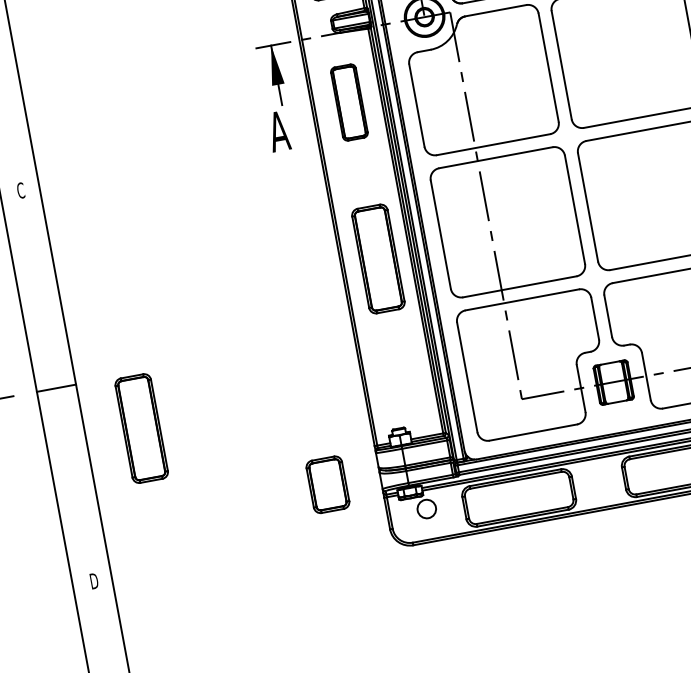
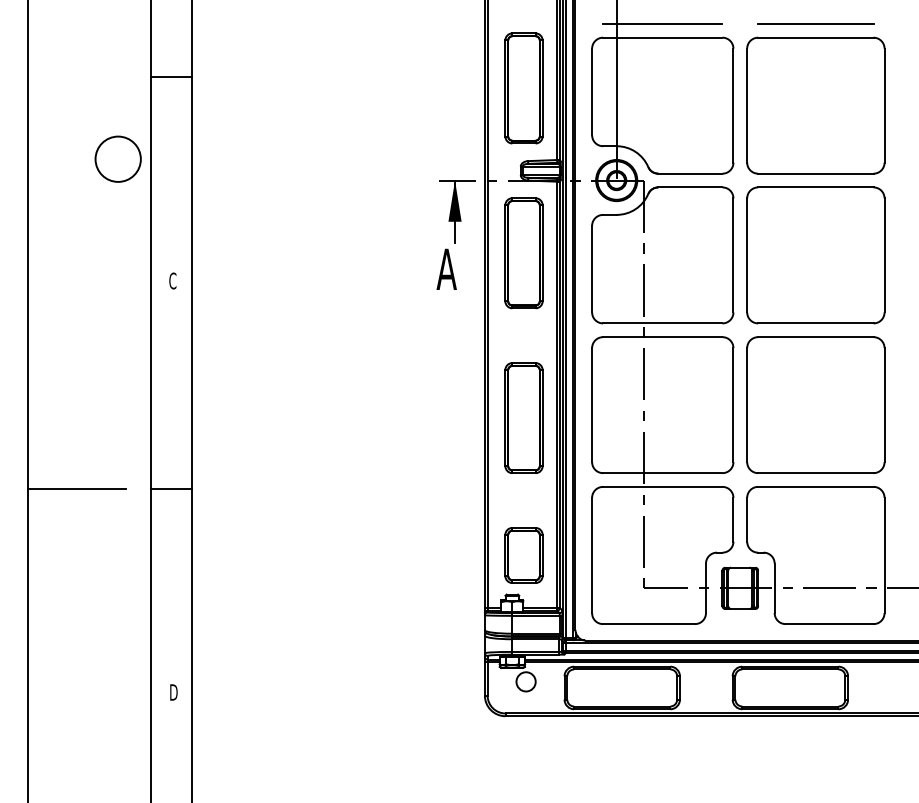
part: (348, 102) -> (523, 253), size x1.43
part: (141, 428) -> (250, 545), removed
part: (327, 484) -> (523, 555), moved

